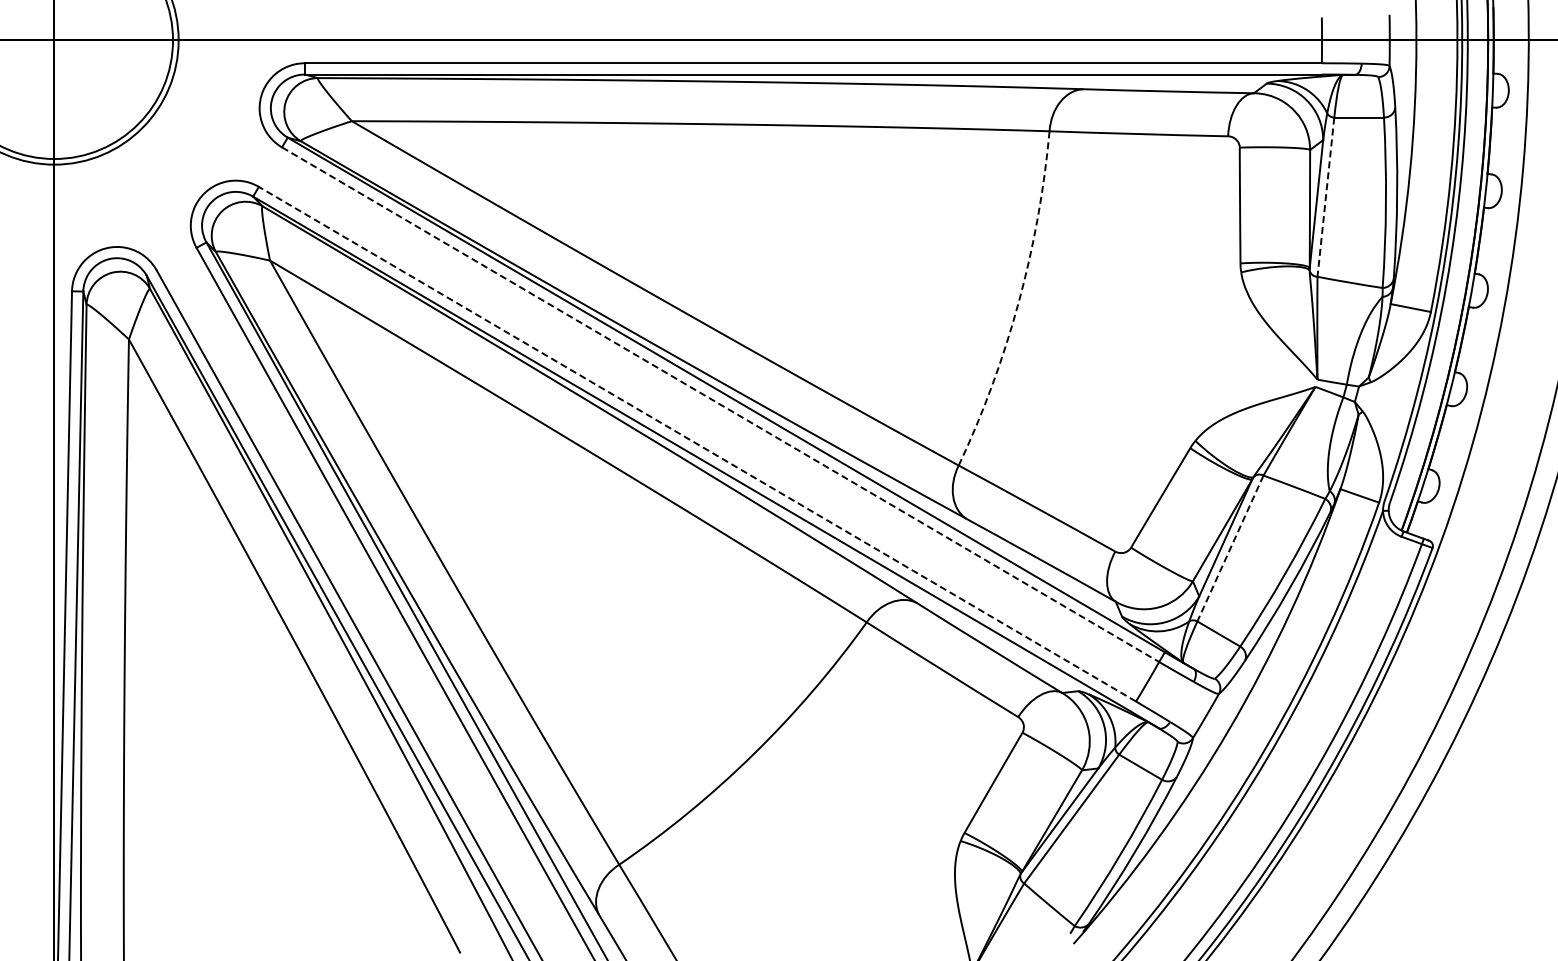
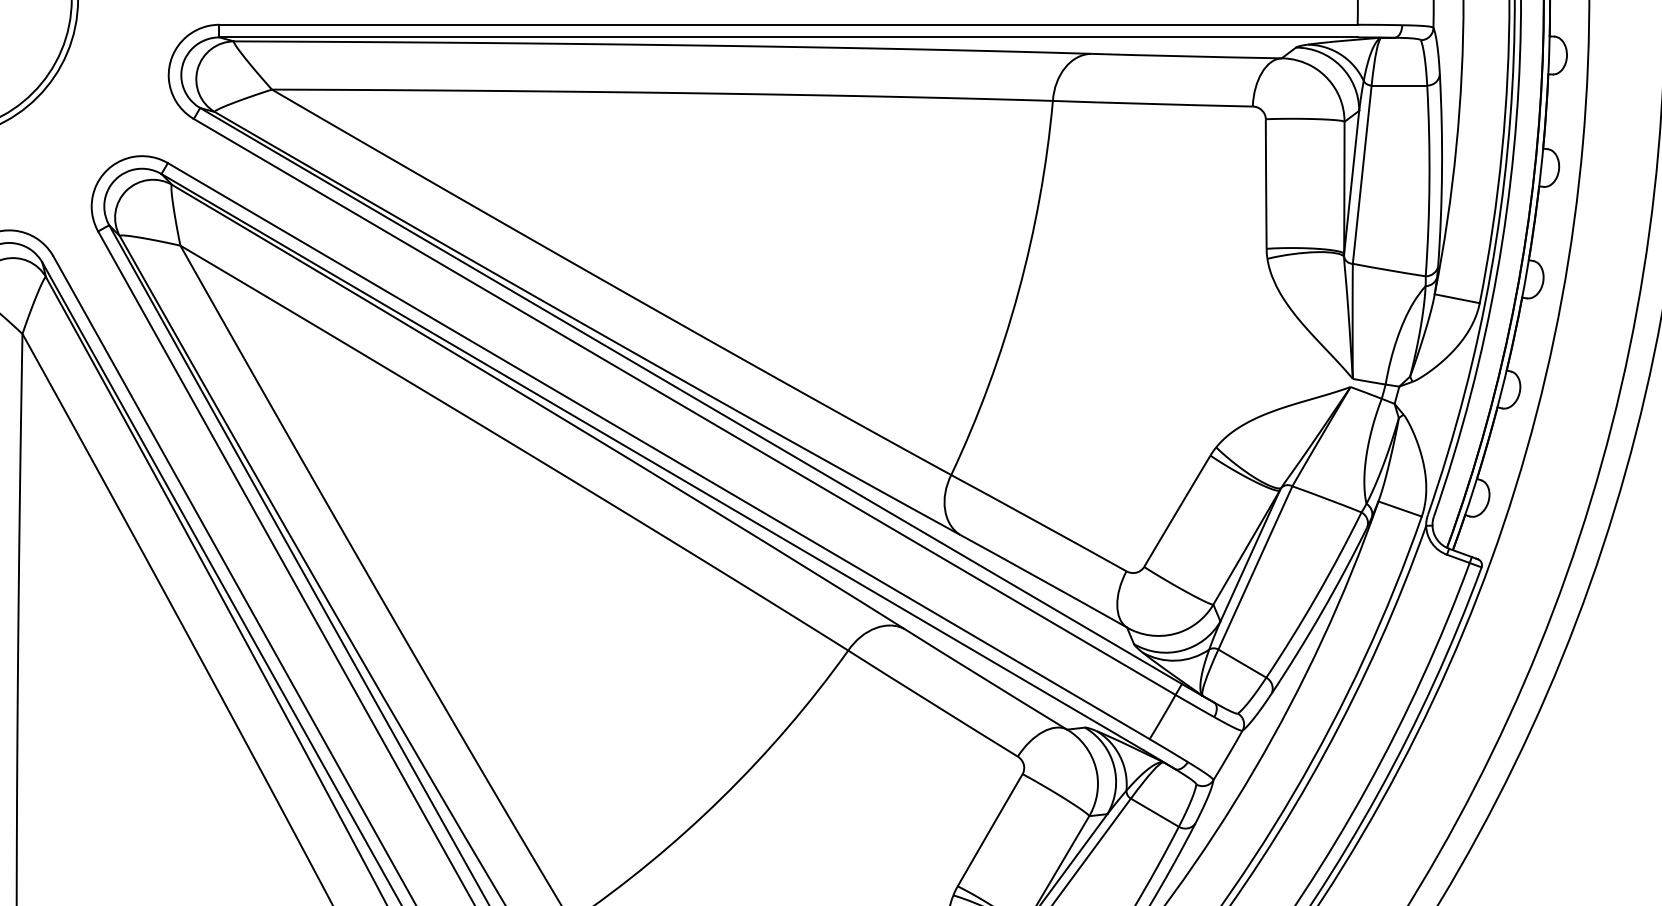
line: (1325, 197) -> (1361, 175), dashed -> solid
arc: (1018, 302) -> (1018, 292), dashed -> solid
line: (721, 404) -> (685, 406), dashed -> solid
line: (697, 443) -> (658, 450), dashed -> solid
line: (1230, 548) -> (1255, 567), dashed -> solid

